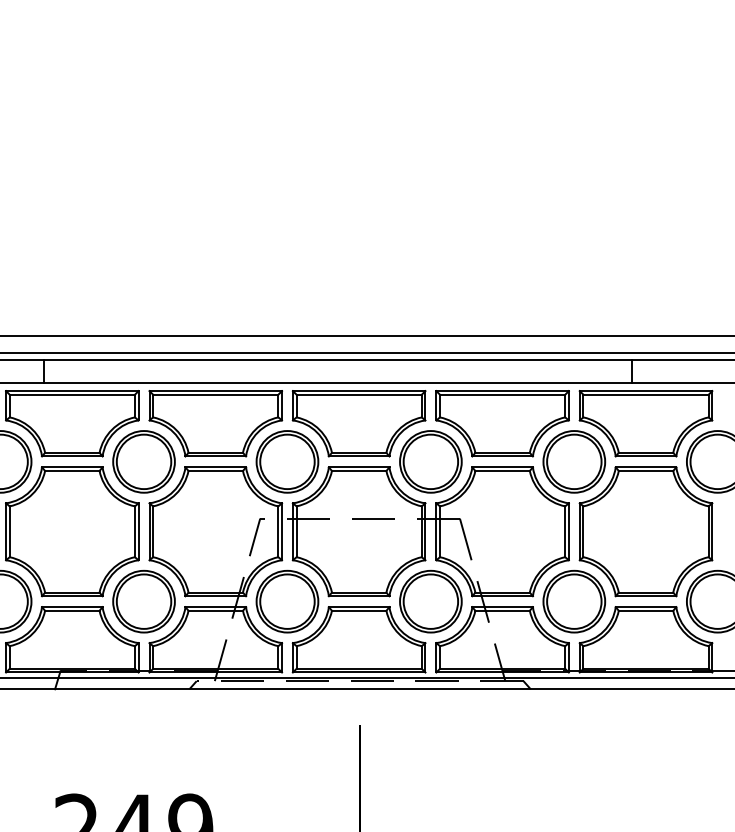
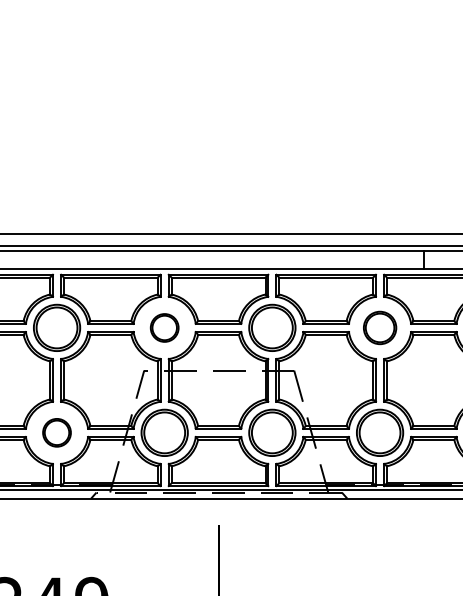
part: (287, 461) -> (164, 327), size x0.6
part: (574, 461) -> (380, 327), size x0.7
part: (143, 601) -> (56, 432), size x0.6

